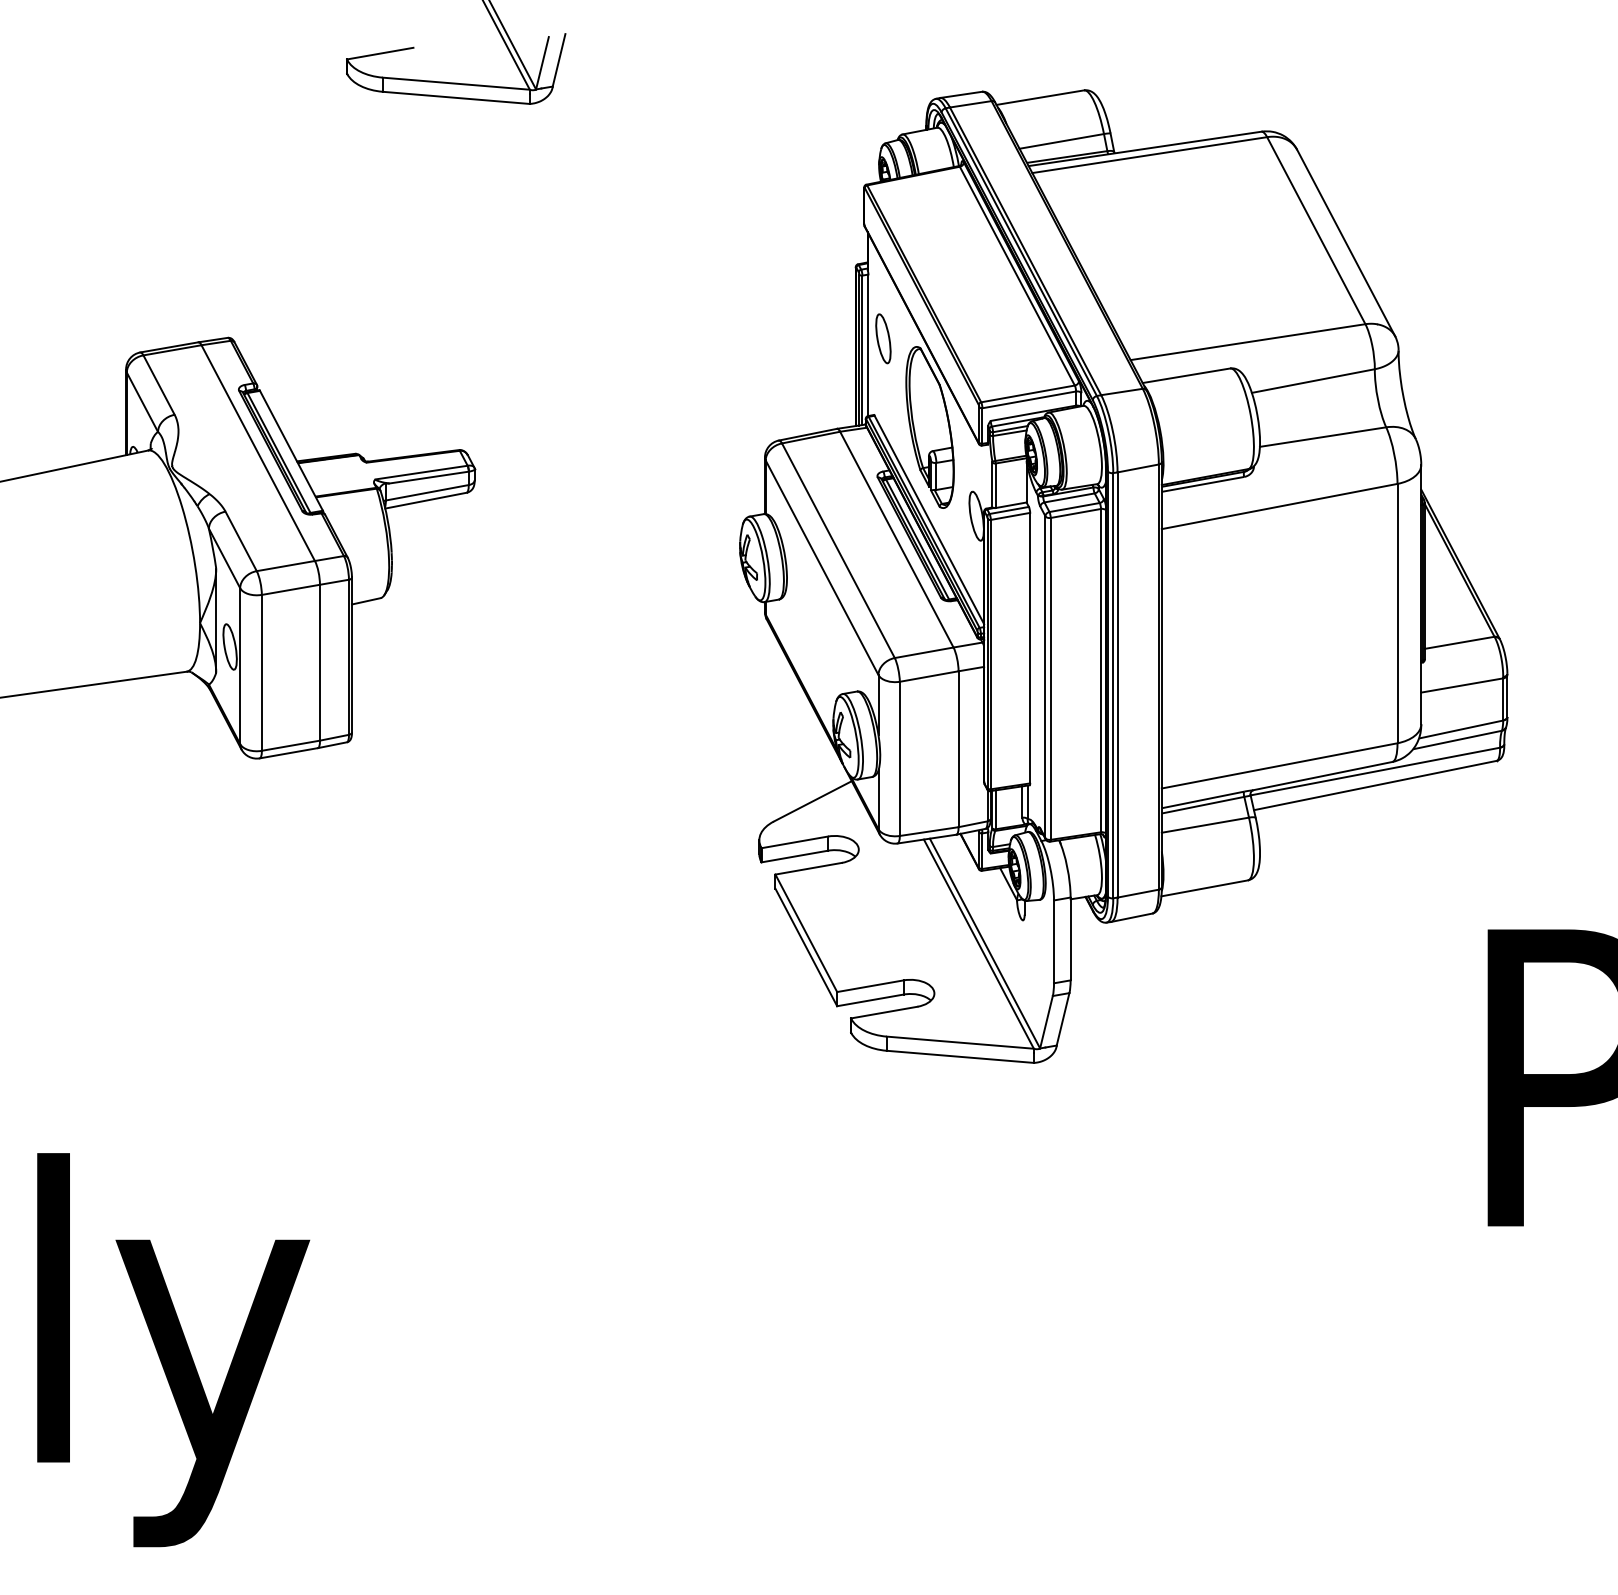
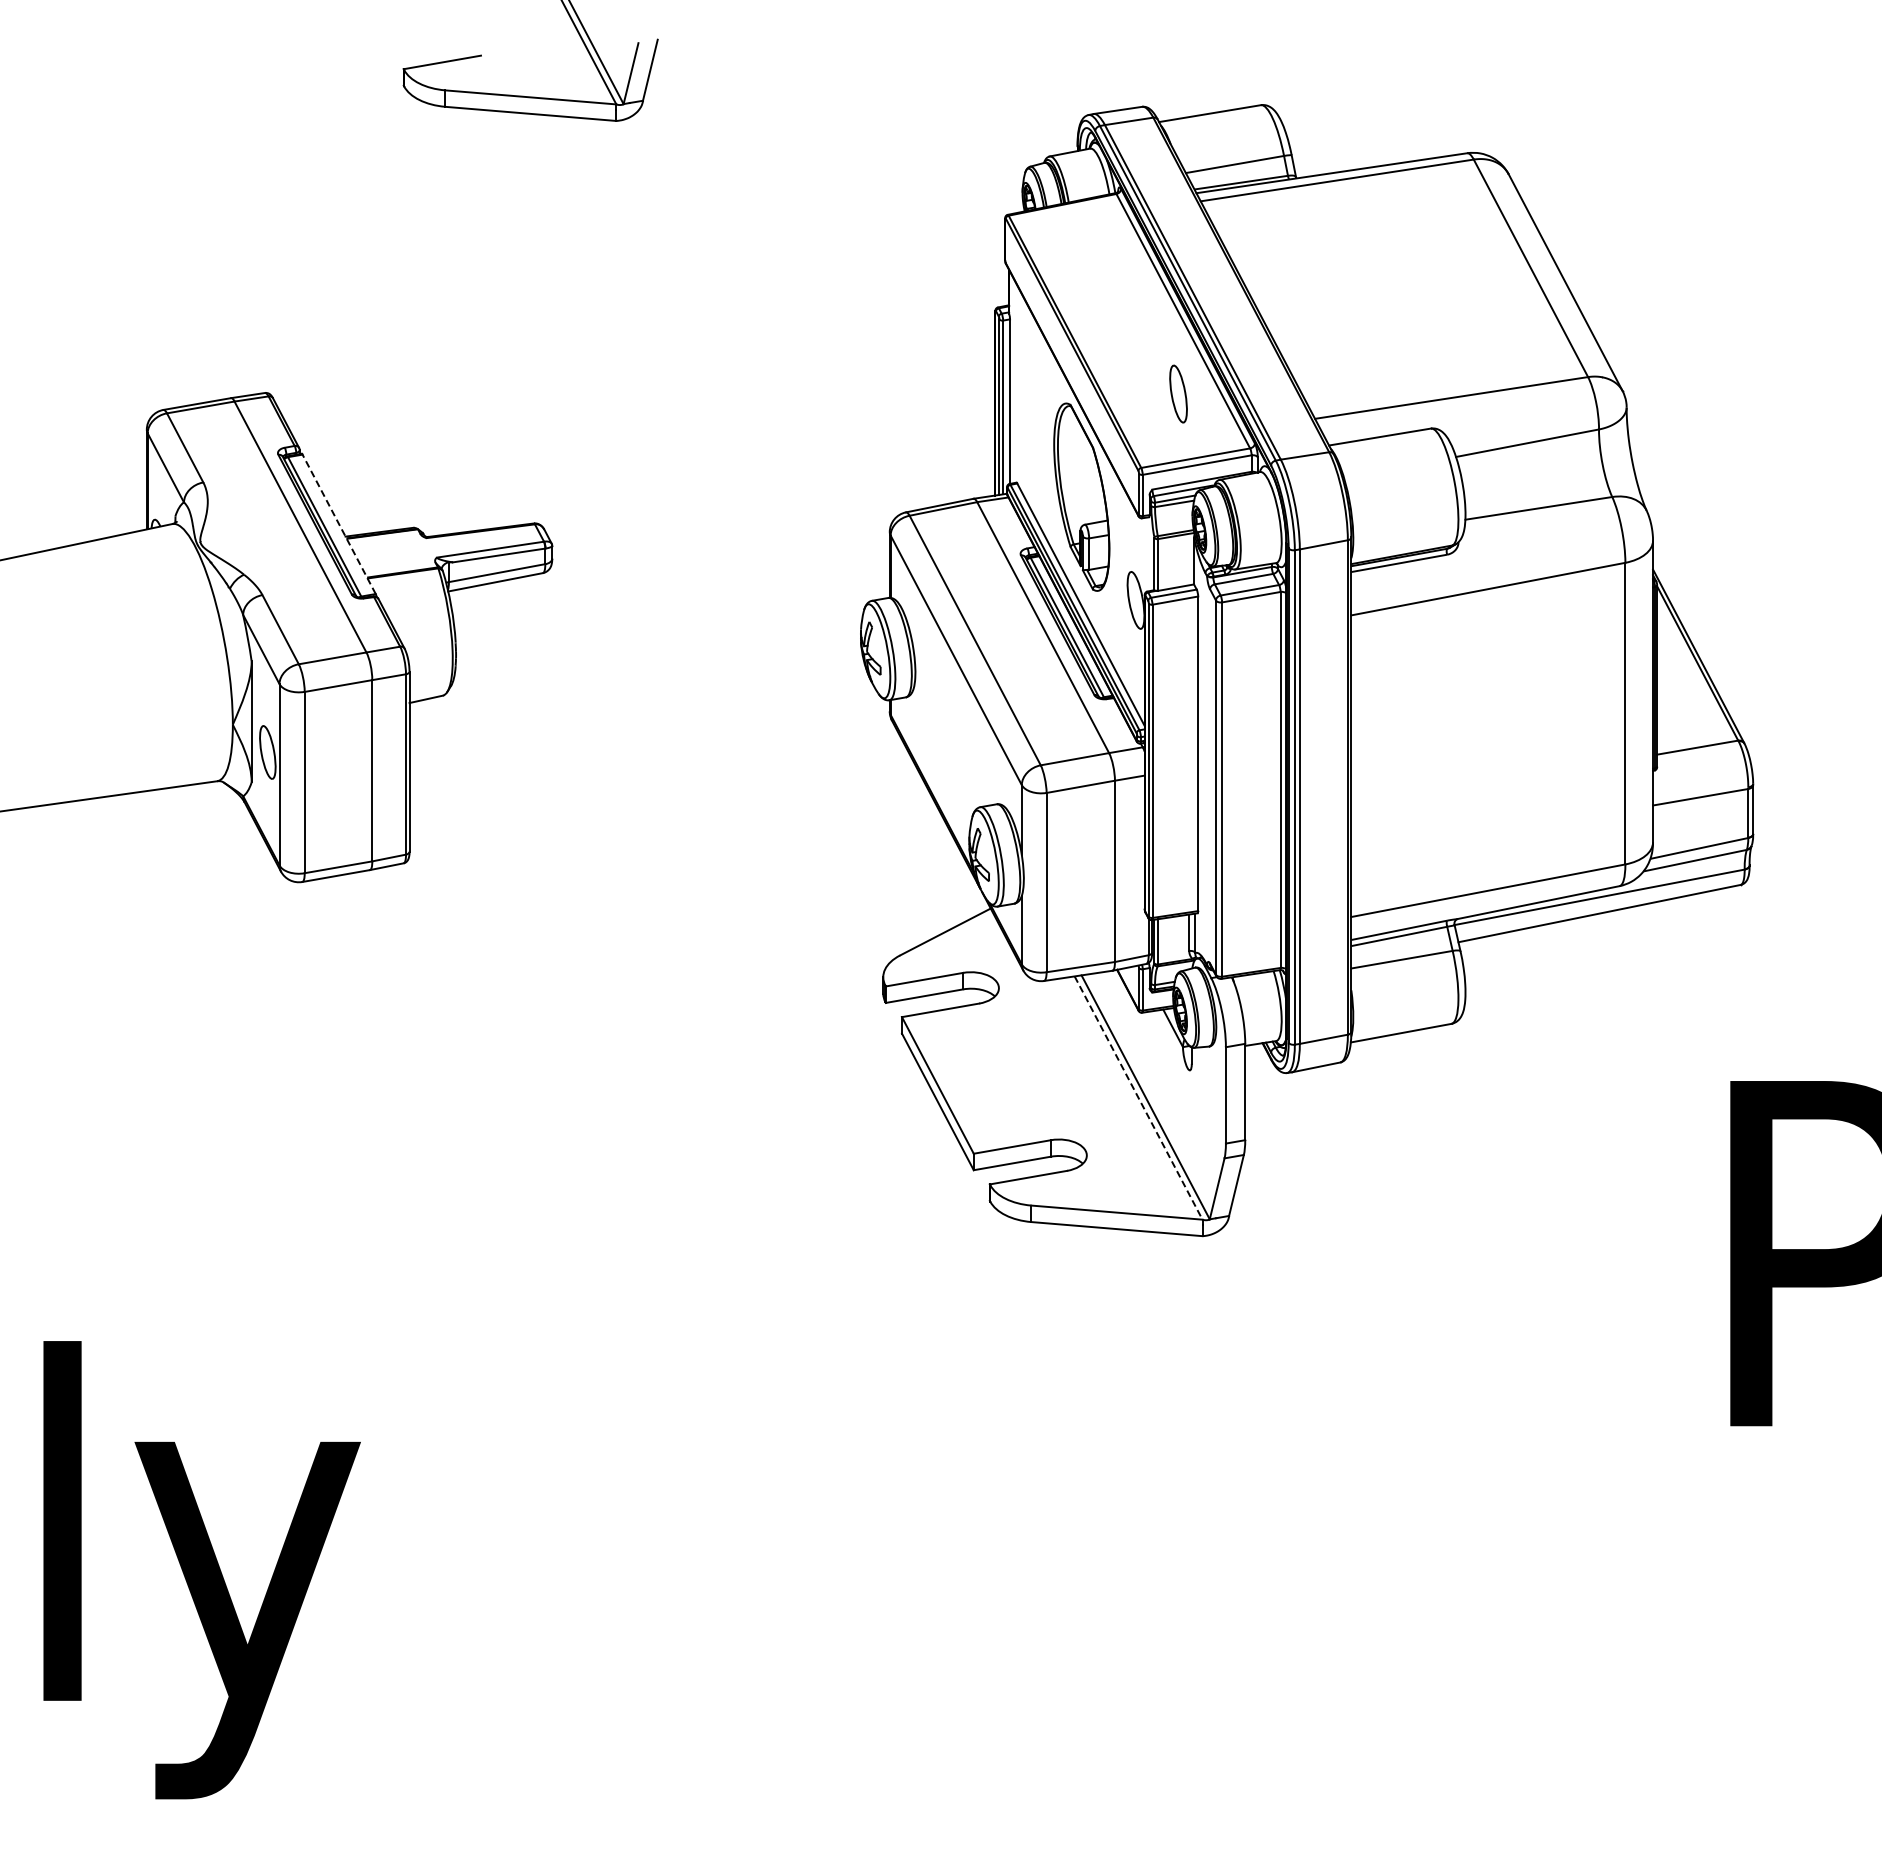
part: (883, 338) -> (1178, 393), moved
line: (291, 450) -> (339, 524), solid -> dashed
line: (978, 944) -> (1138, 1098), solid -> dashed

